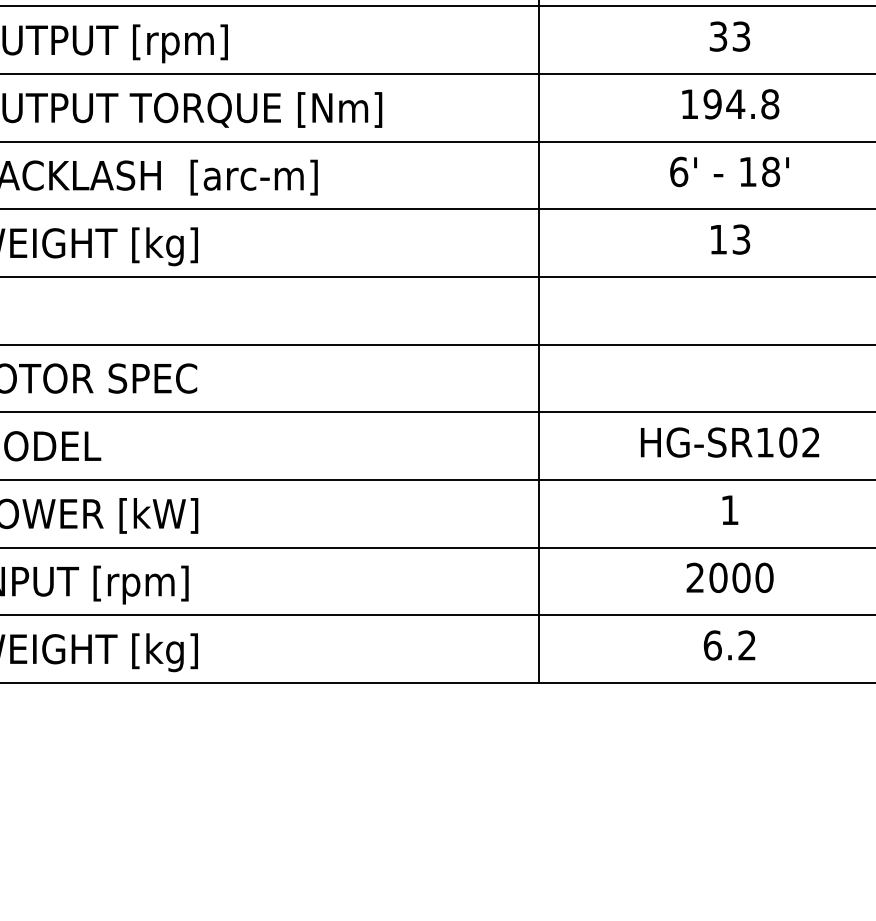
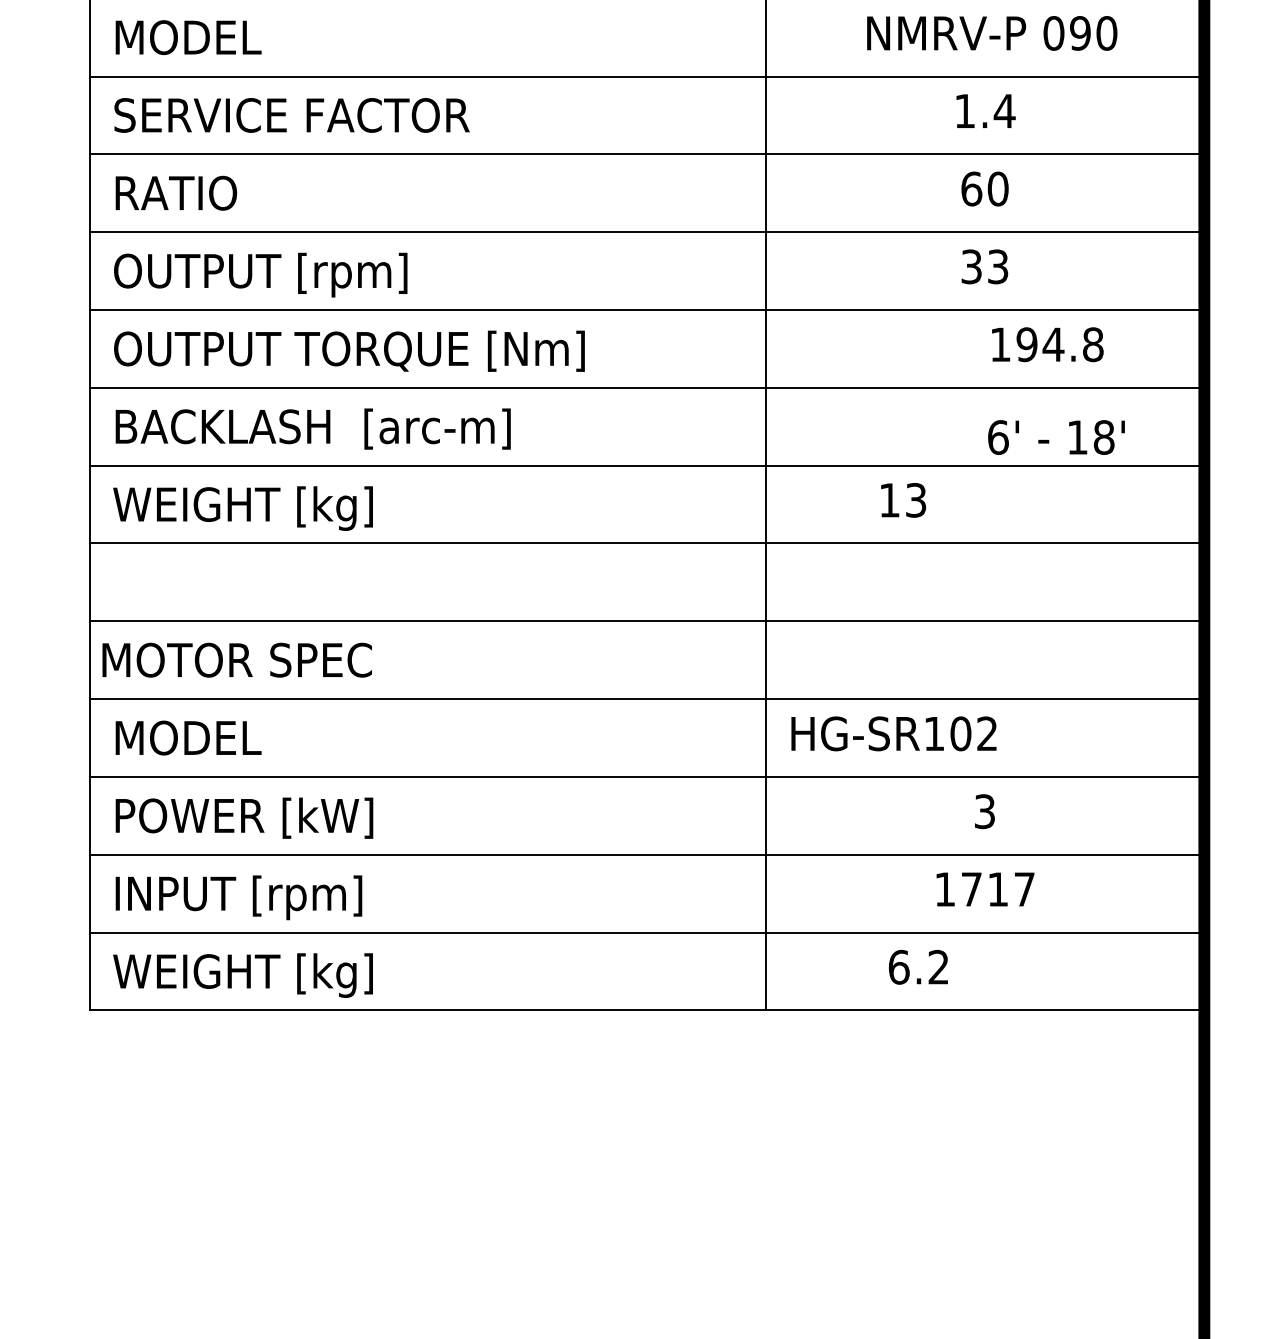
text: (730, 104) -> (1047, 344), moved
text: (729, 171) -> (1056, 437), moved
text: (730, 239) -> (903, 500), moved
text: (729, 442) -> (893, 733), moved
text: (729, 510) -> (984, 811), 1 -> 3
text: (730, 577) -> (985, 889), 2000 -> 1717
text: (729, 644) -> (918, 966), moved

